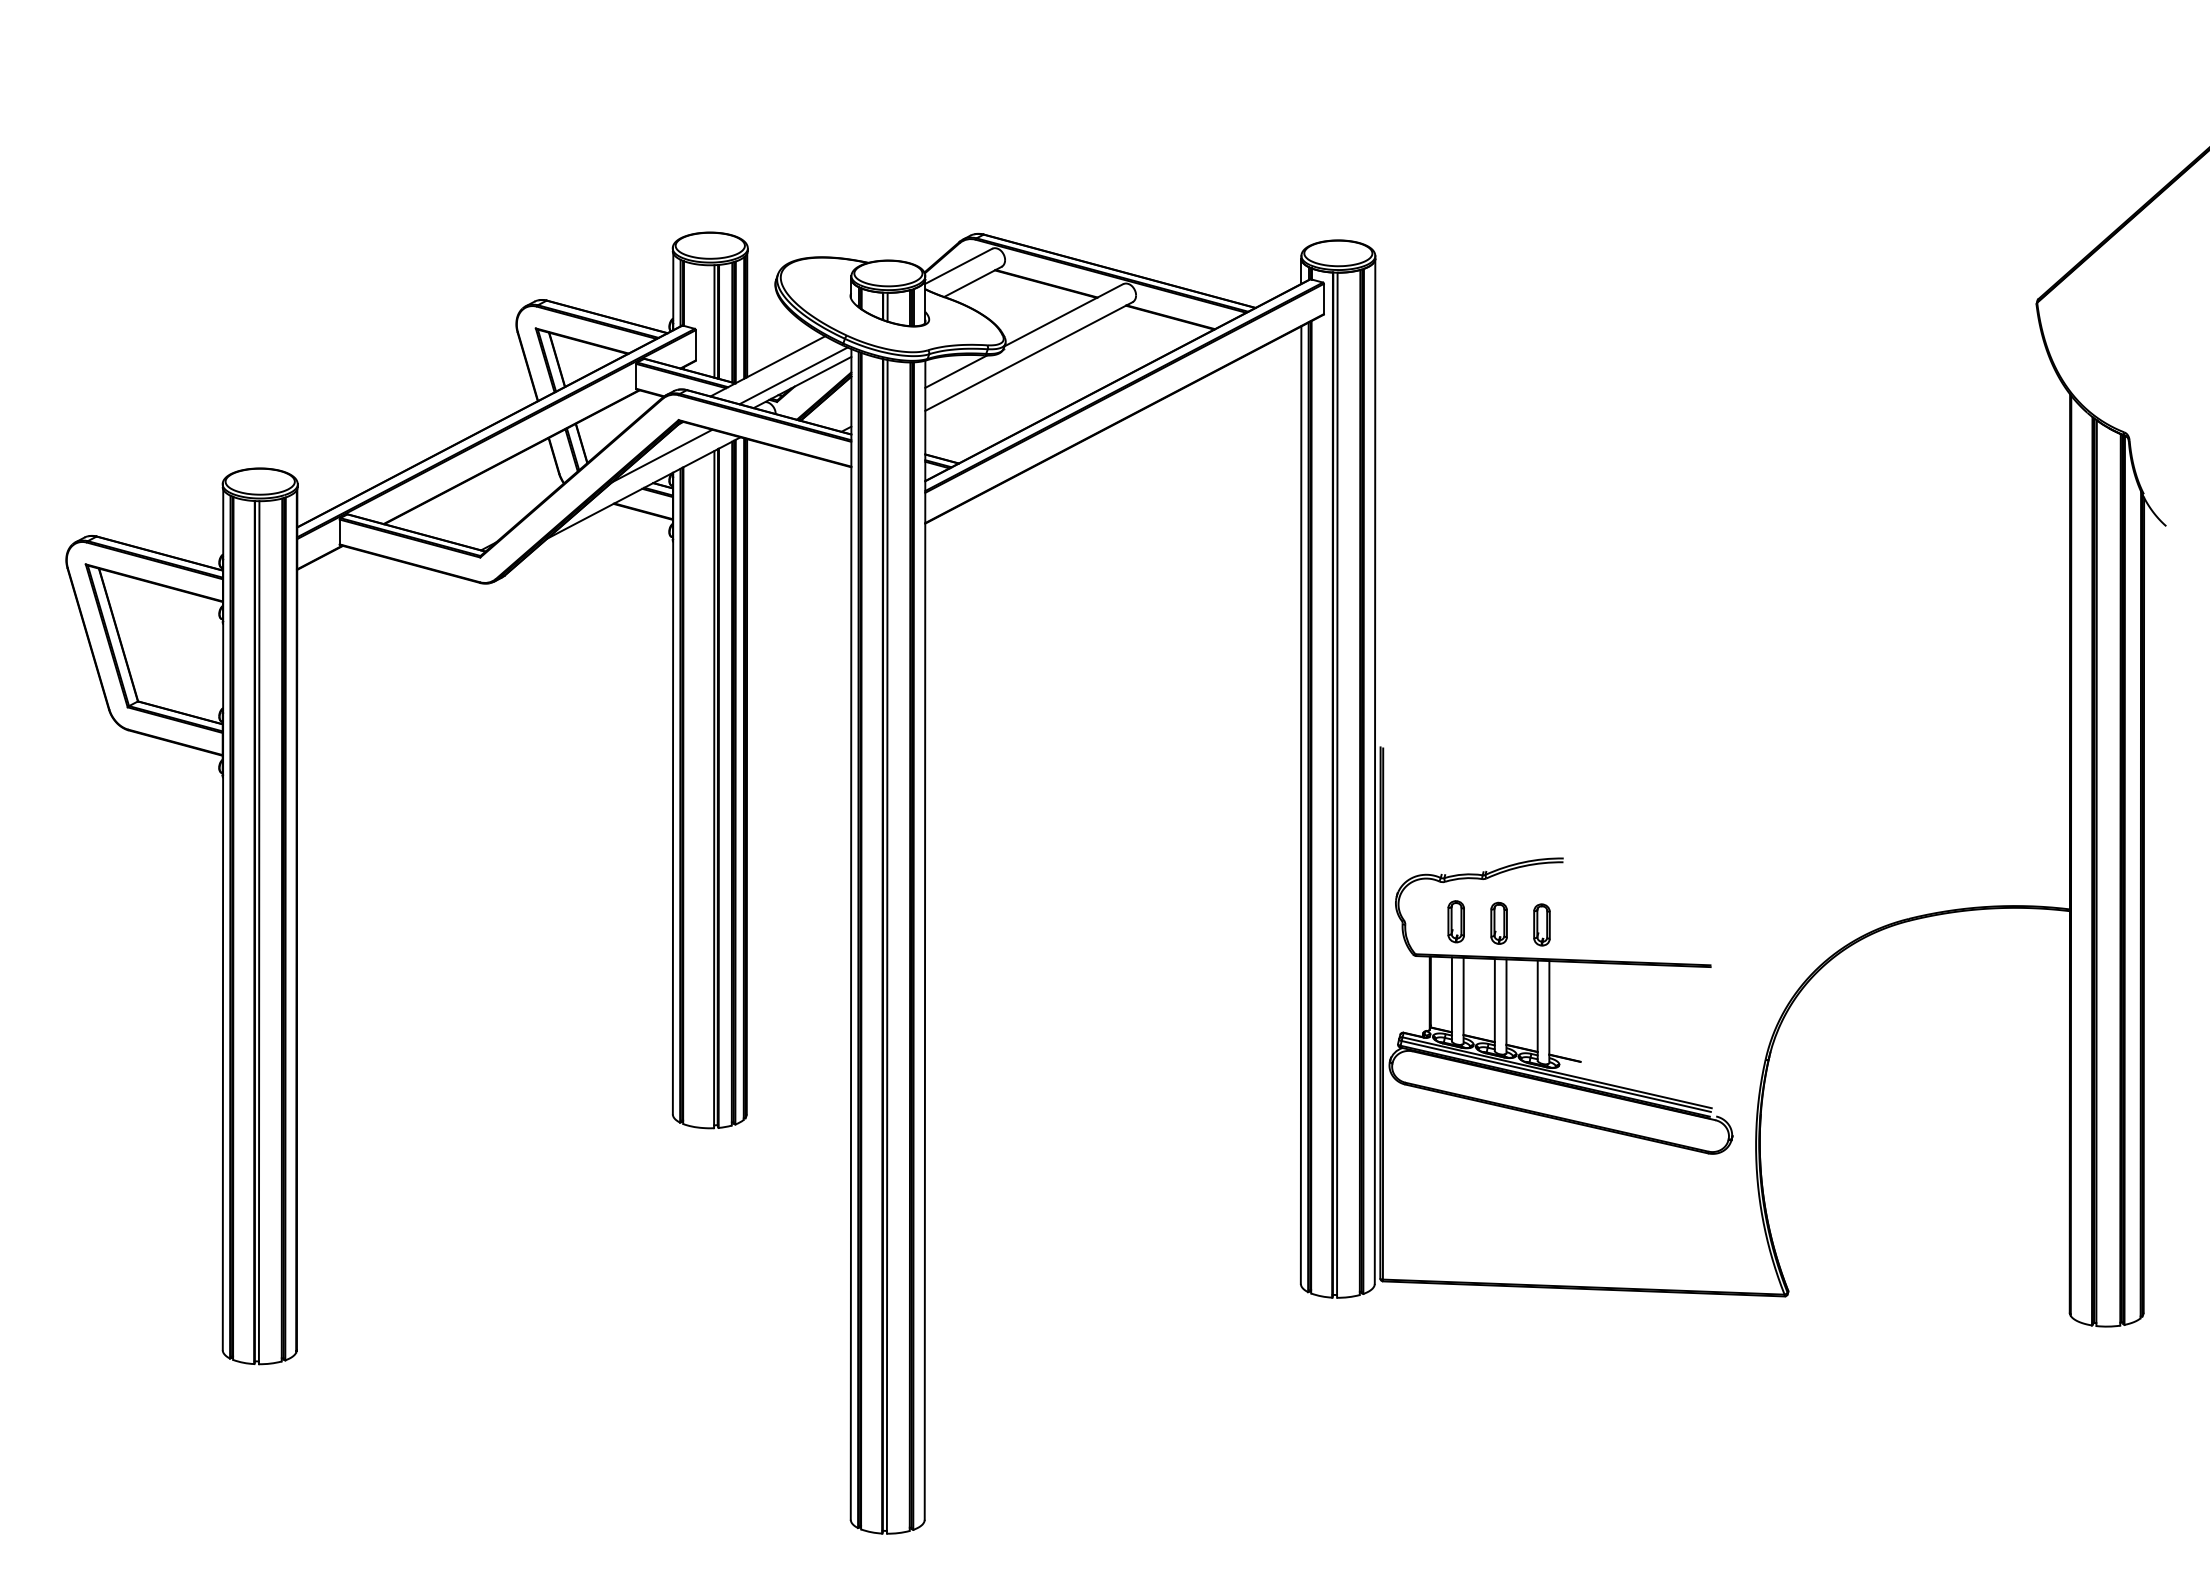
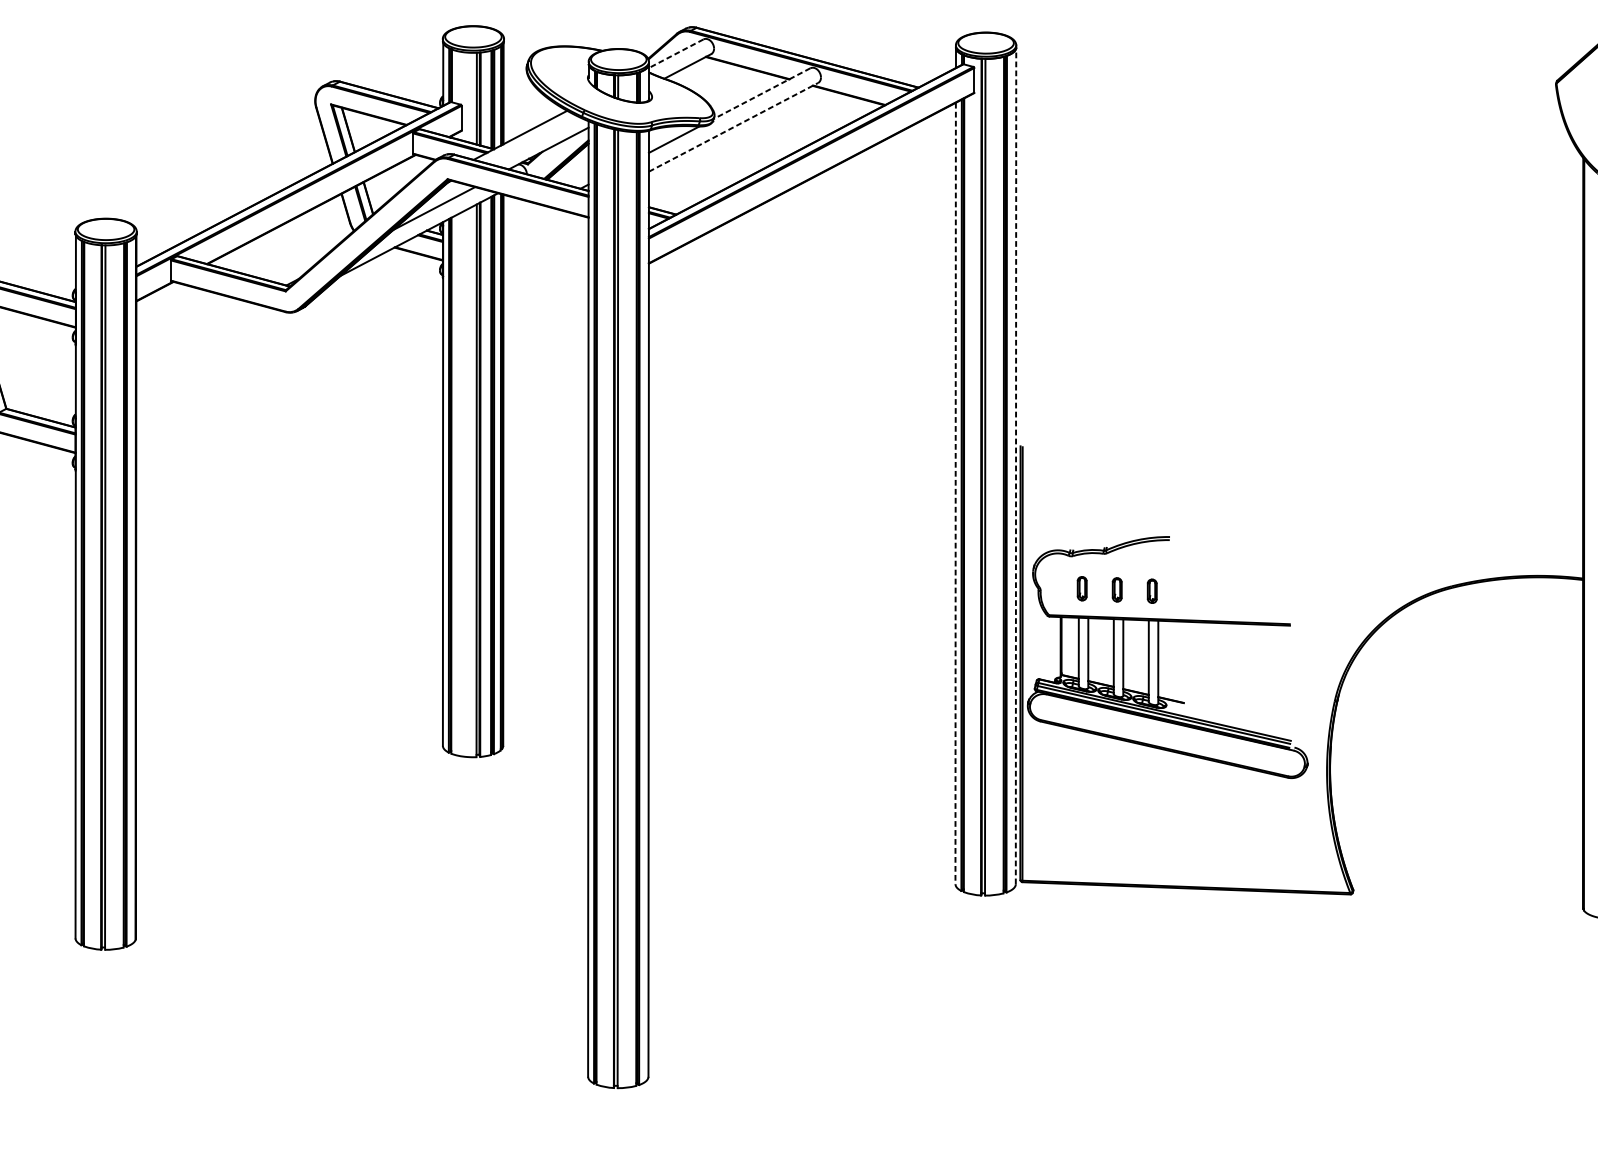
line: (958, 266) -> (676, 53), solid -> dashed
line: (1063, 315) -> (761, 93), solid -> dashed
line: (1029, 356) -> (733, 127), solid -> dashed
line: (793, 375) -> (541, 142), removed
line: (1375, 771) -> (1016, 466), solid -> dashed
line: (1301, 805) -> (955, 493), solid -> dashed
part: (1455, 921) -> (1081, 588), size x0.7
part: (1498, 922) -> (1116, 589), size x0.7
part: (1541, 924) -> (1151, 590), size x0.7

